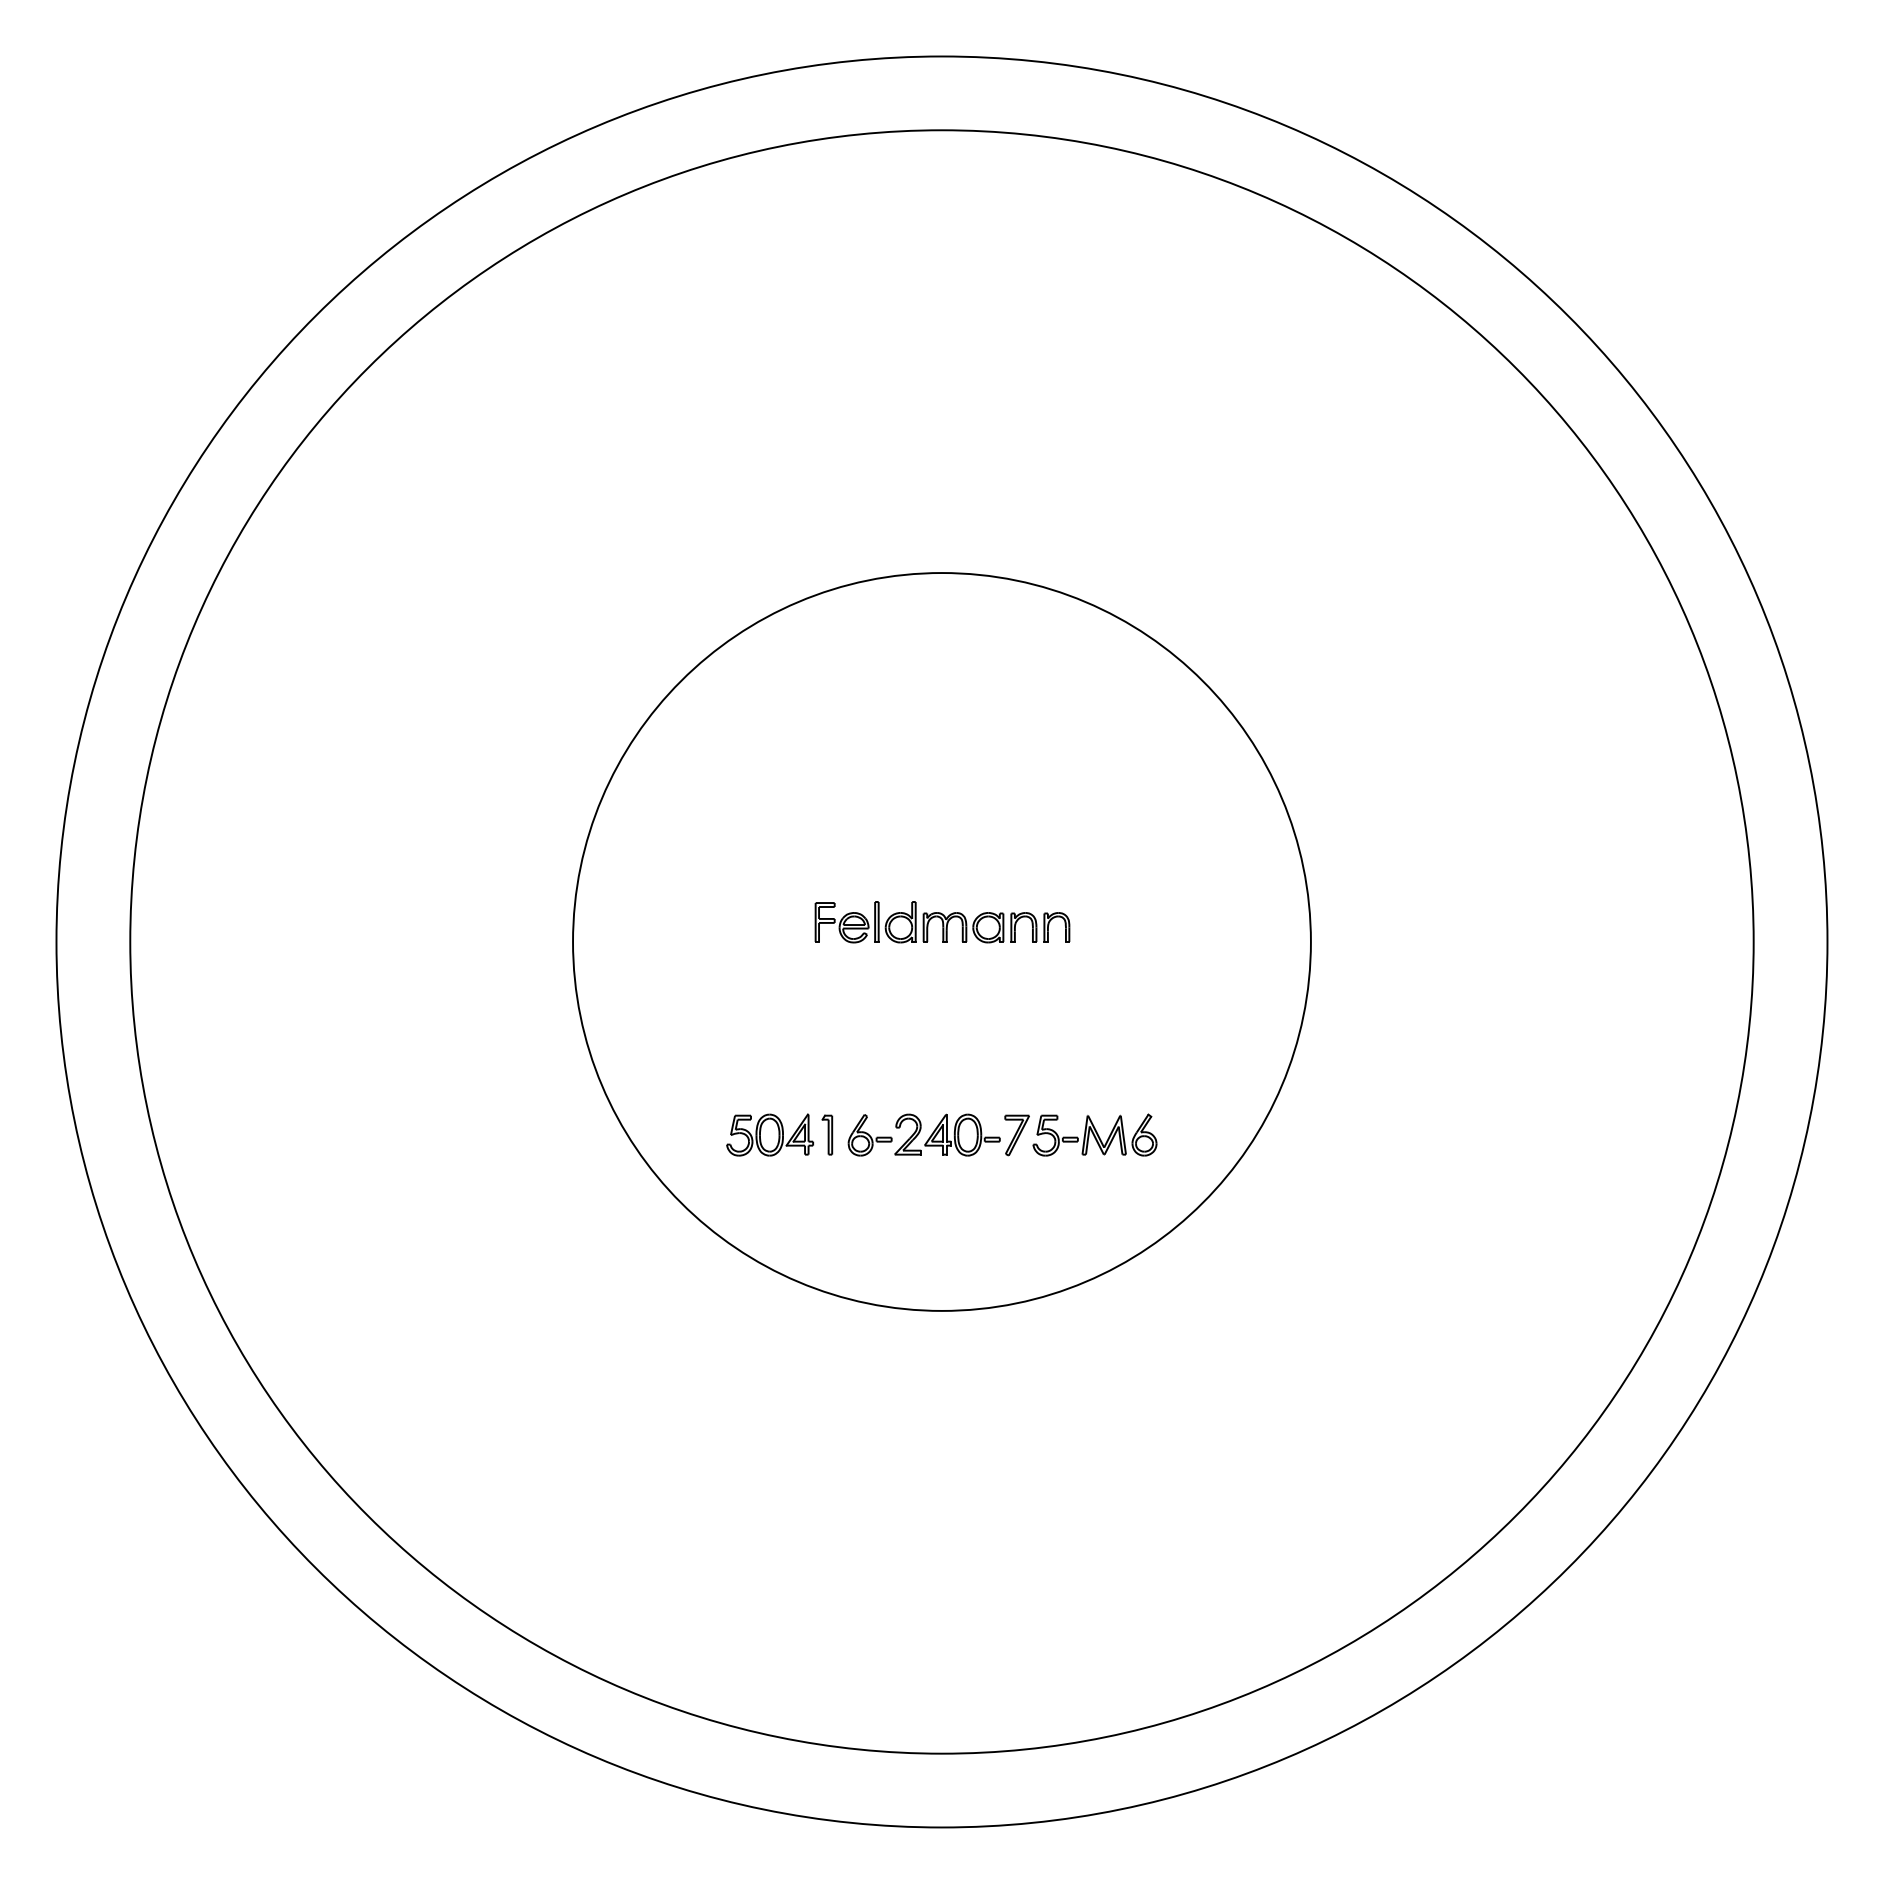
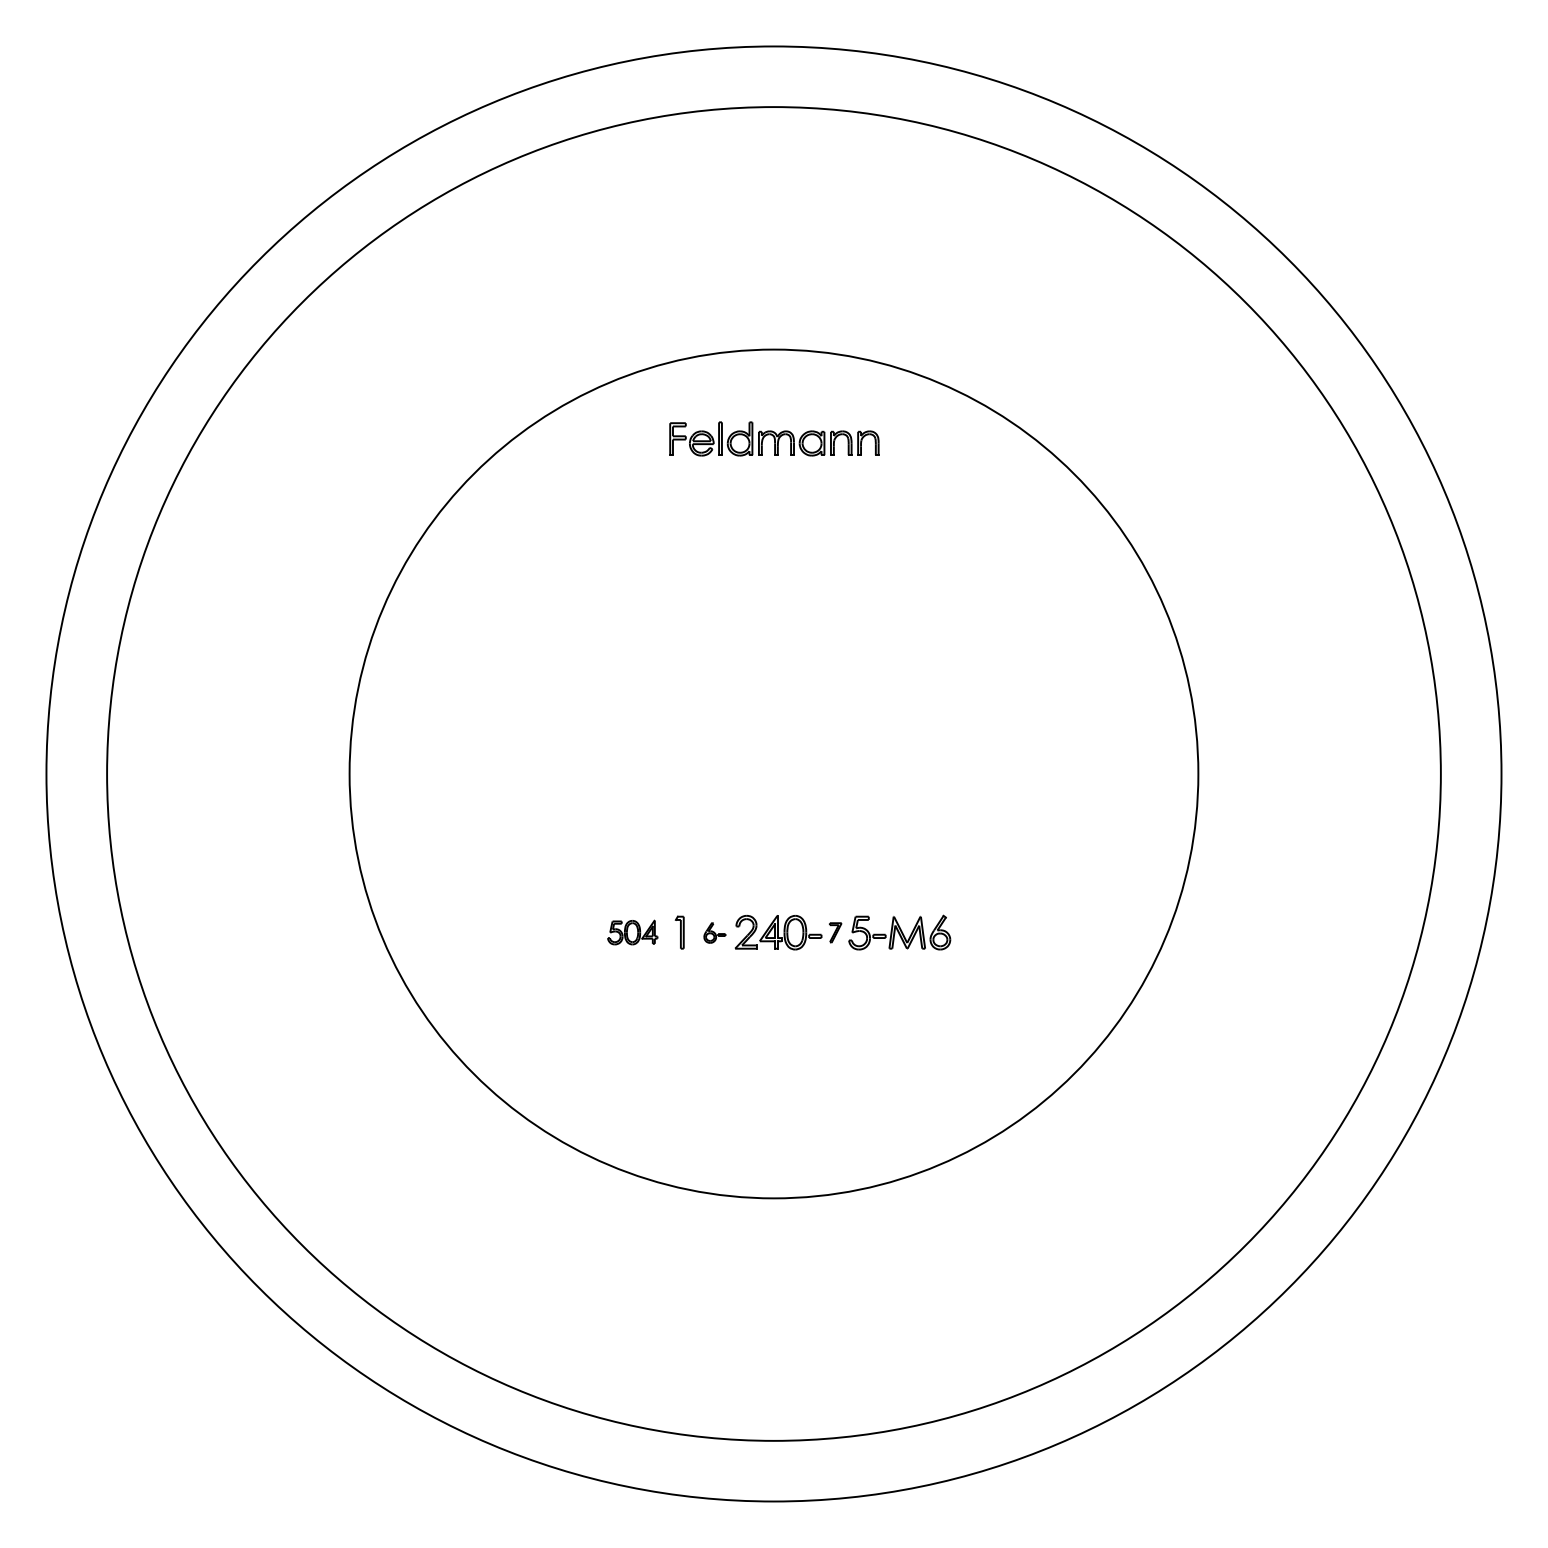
part: (942, 922) -> (774, 439), moved
circle: (941, 941) -> (773, 773), size x1.4
part: (769, 1134) -> (632, 932), size x0.7
part: (869, 1135) -> (714, 932), size x0.6
part: (1016, 1135) -> (835, 932), size x0.6

